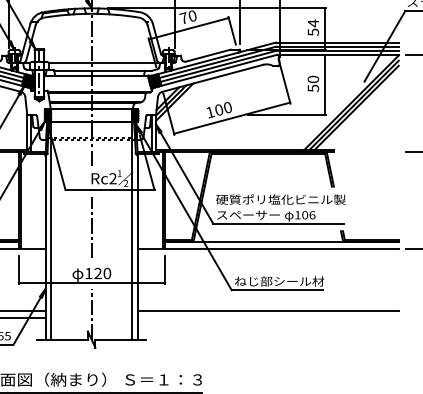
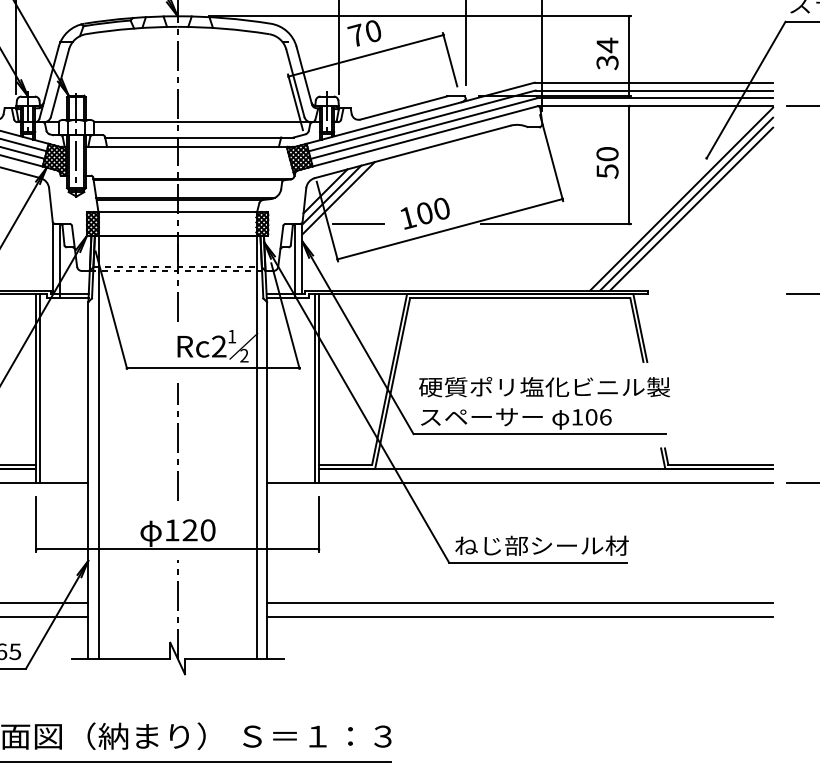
text: (312, 31) -> (605, 61), 54 -> 34
line: (184, 115) -> (357, 223), added
line: (267, 318) -> (518, 617), added

